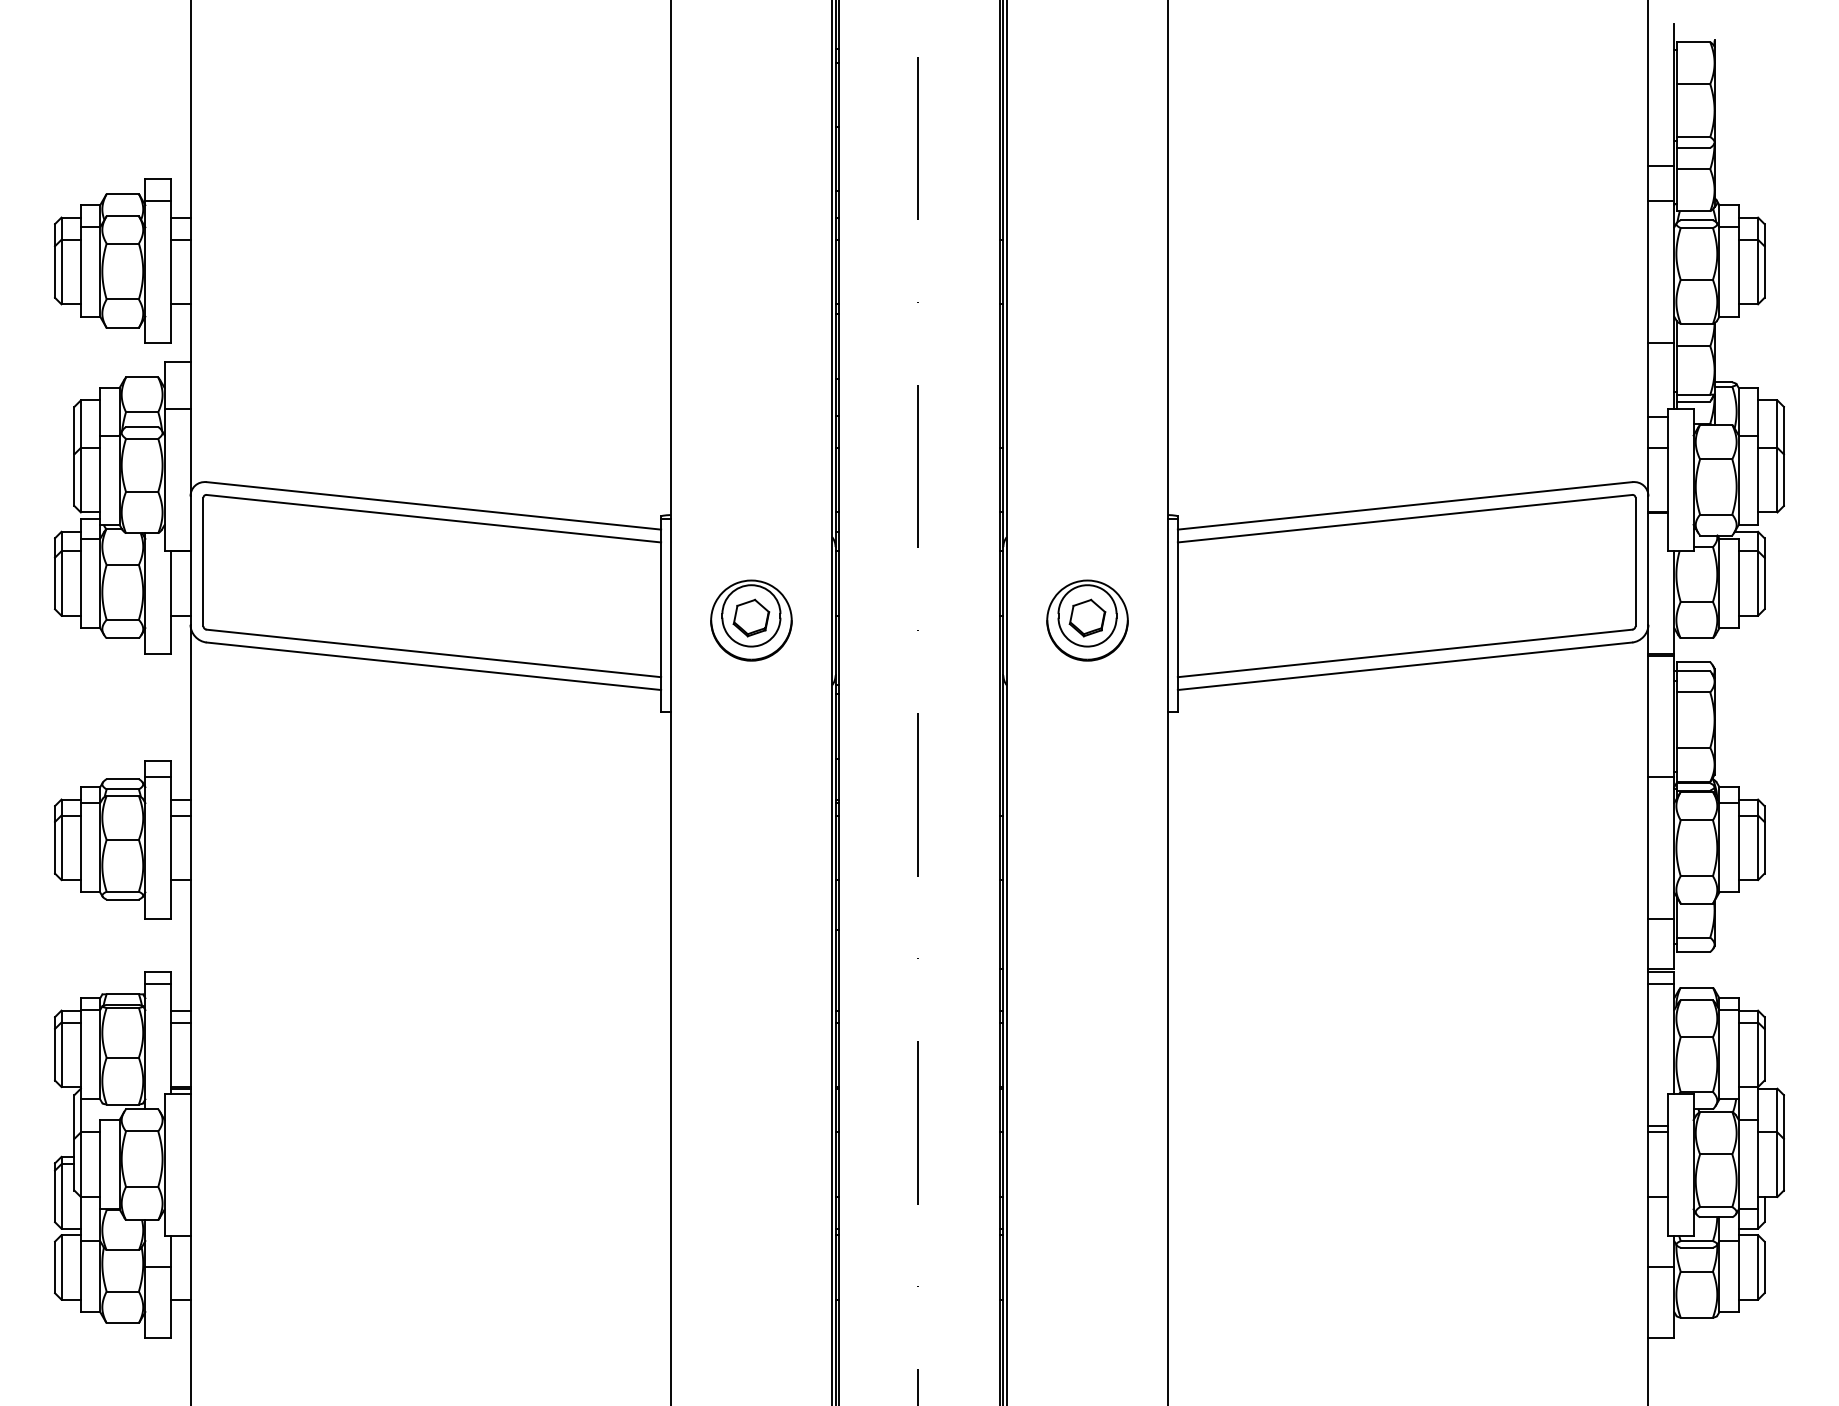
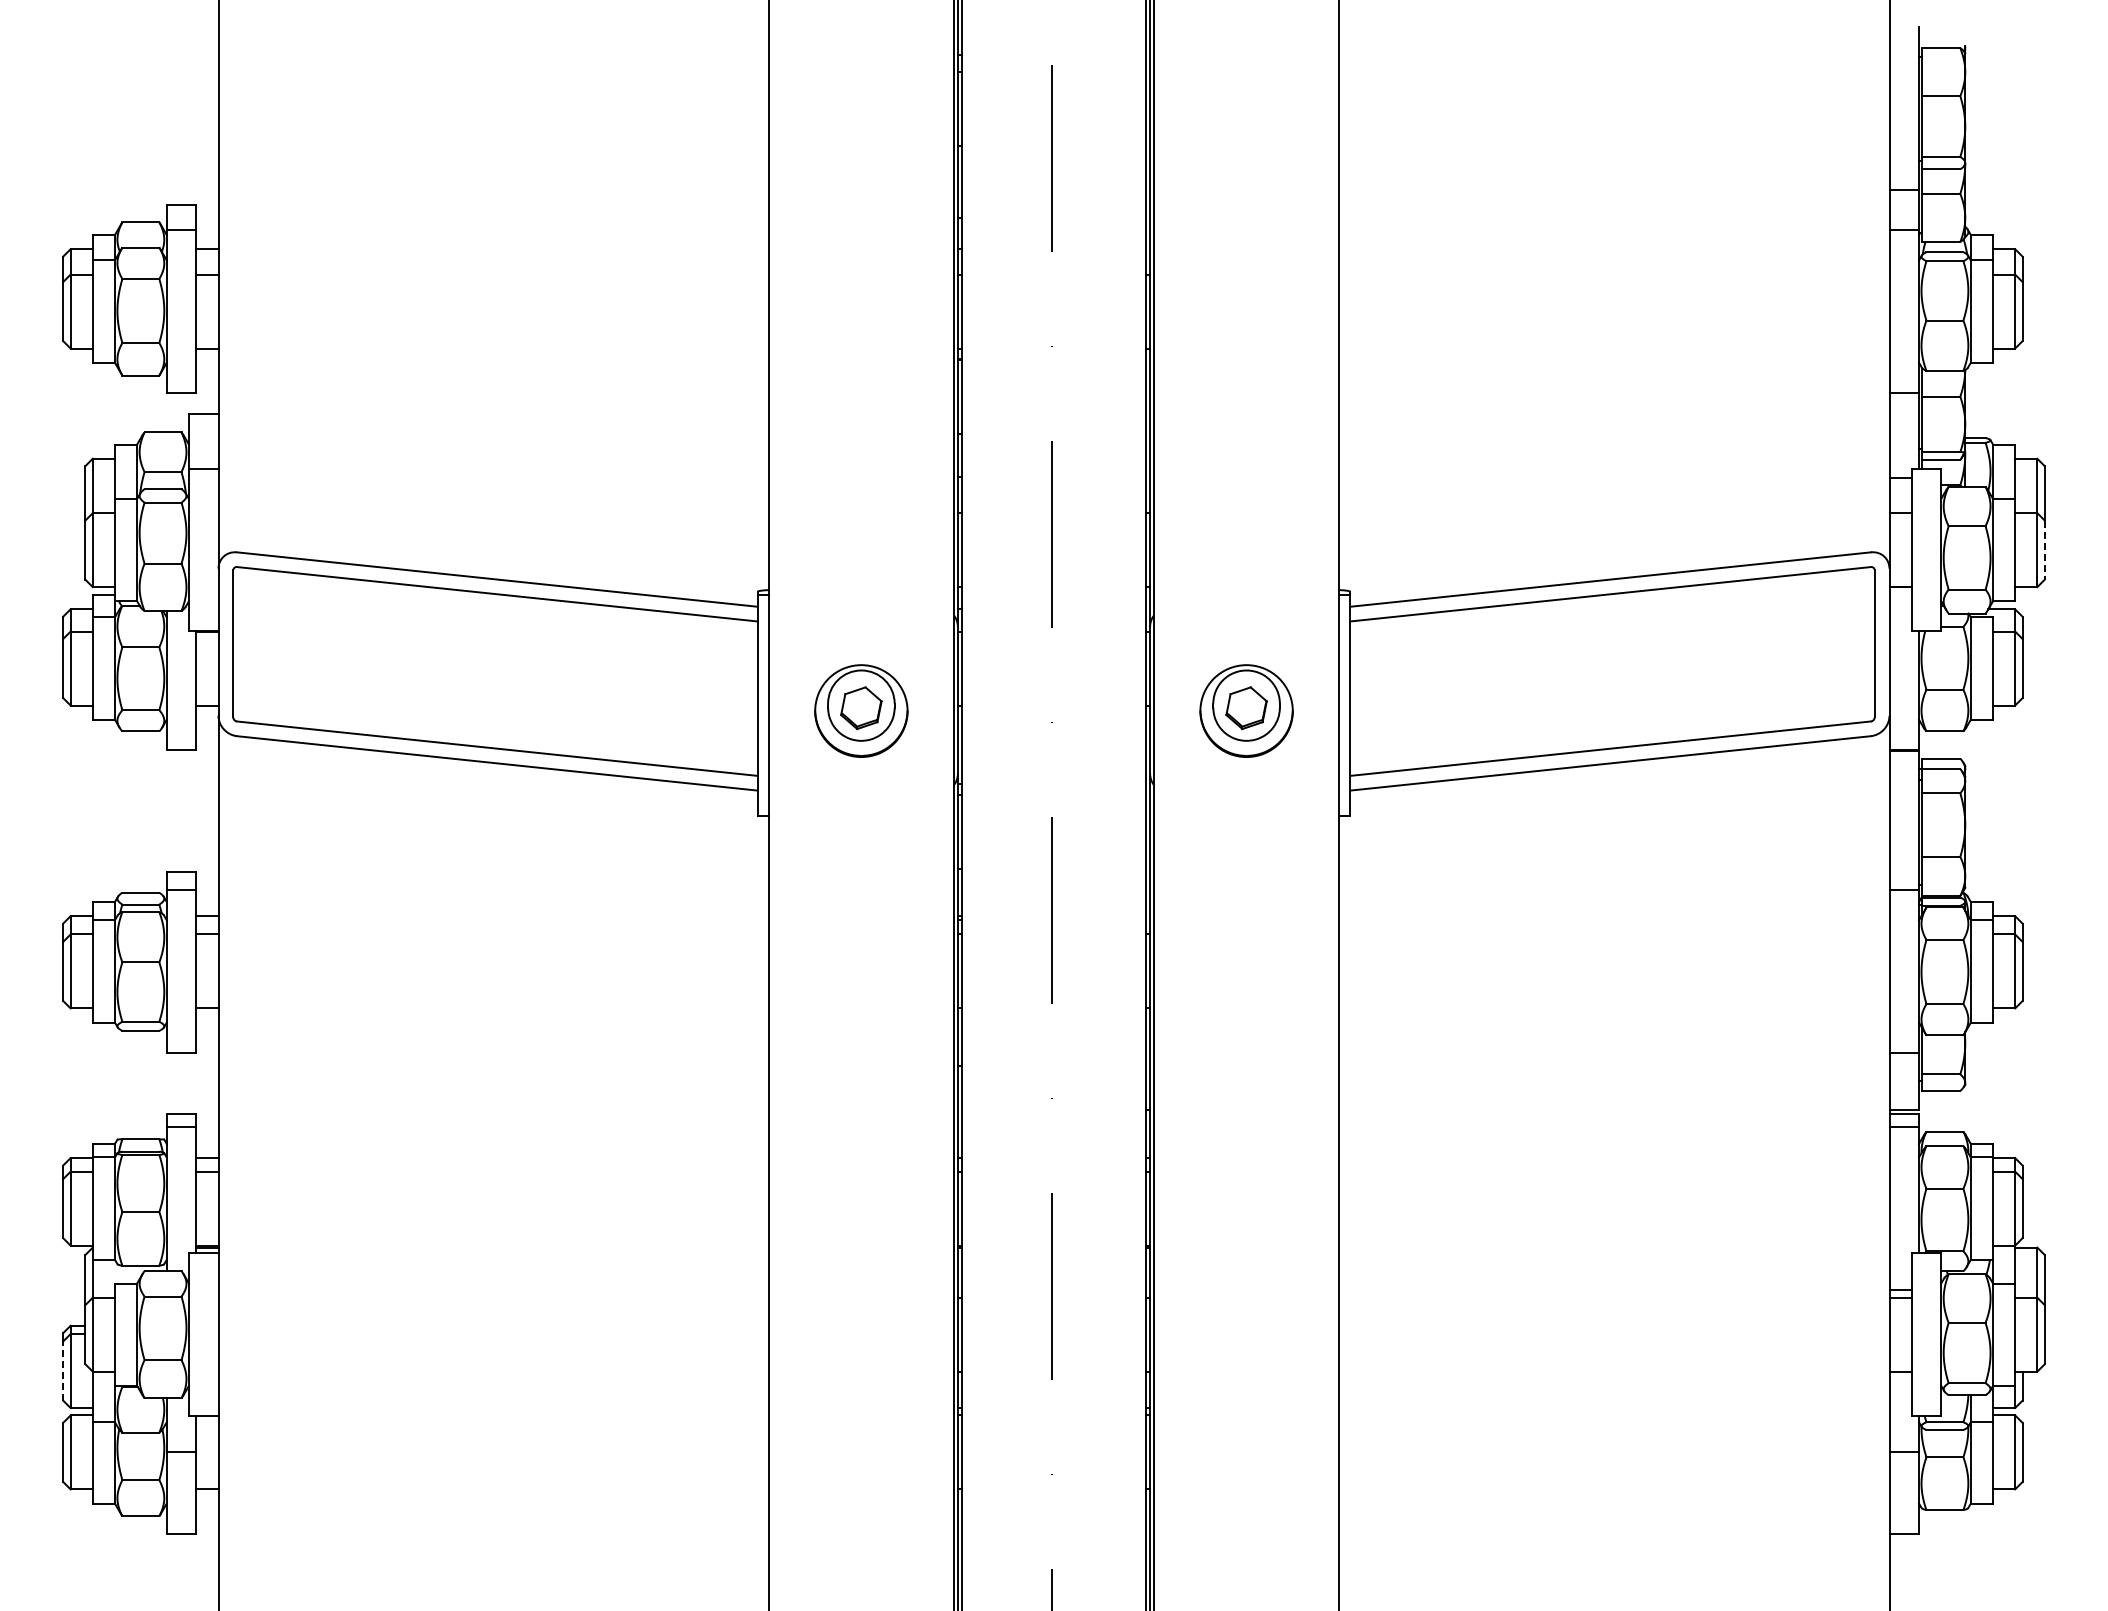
line: (1783, 480) -> (2044, 550), solid -> dashed
line: (55, 1196) -> (63, 1371), solid -> dashed

